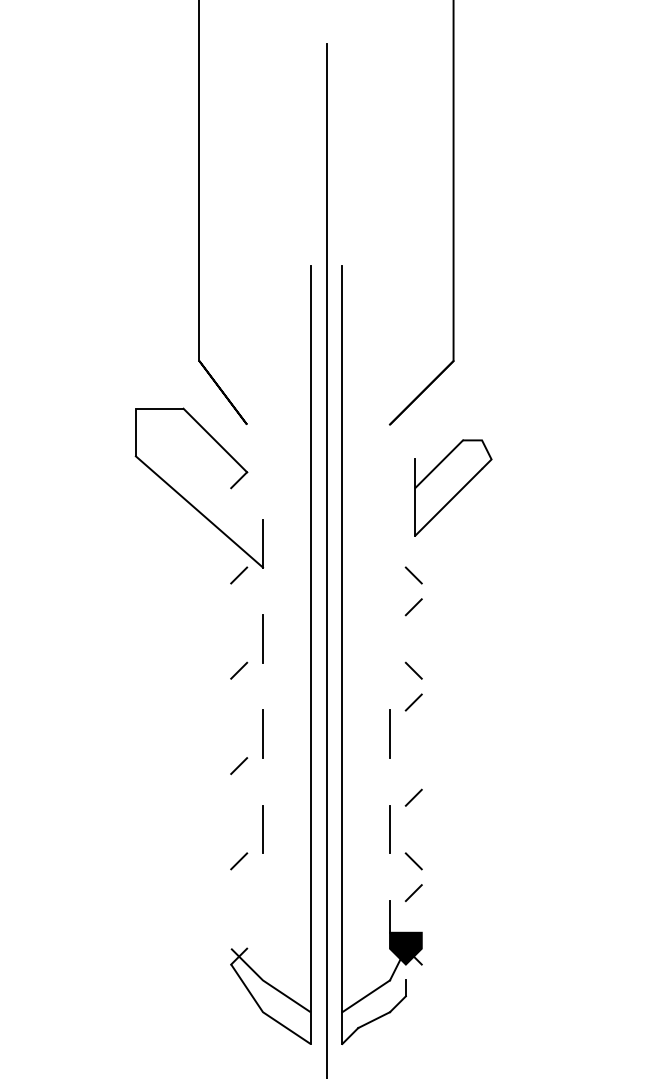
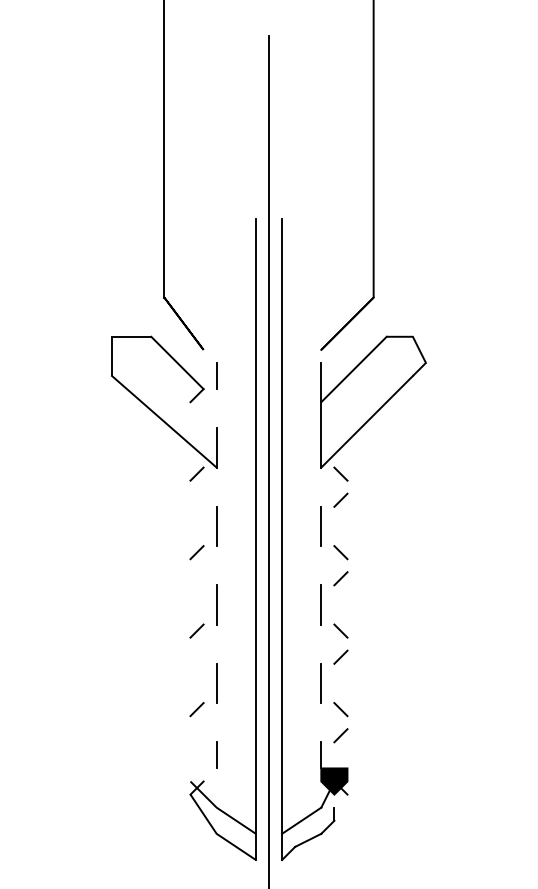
line: (262, 455) -> (216, 375), added
part: (453, 487) -> (373, 401), size x1.67
line: (390, 639) -> (321, 526), added
line: (413, 765) -> (340, 630), added
line: (262, 917) -> (216, 755), added

